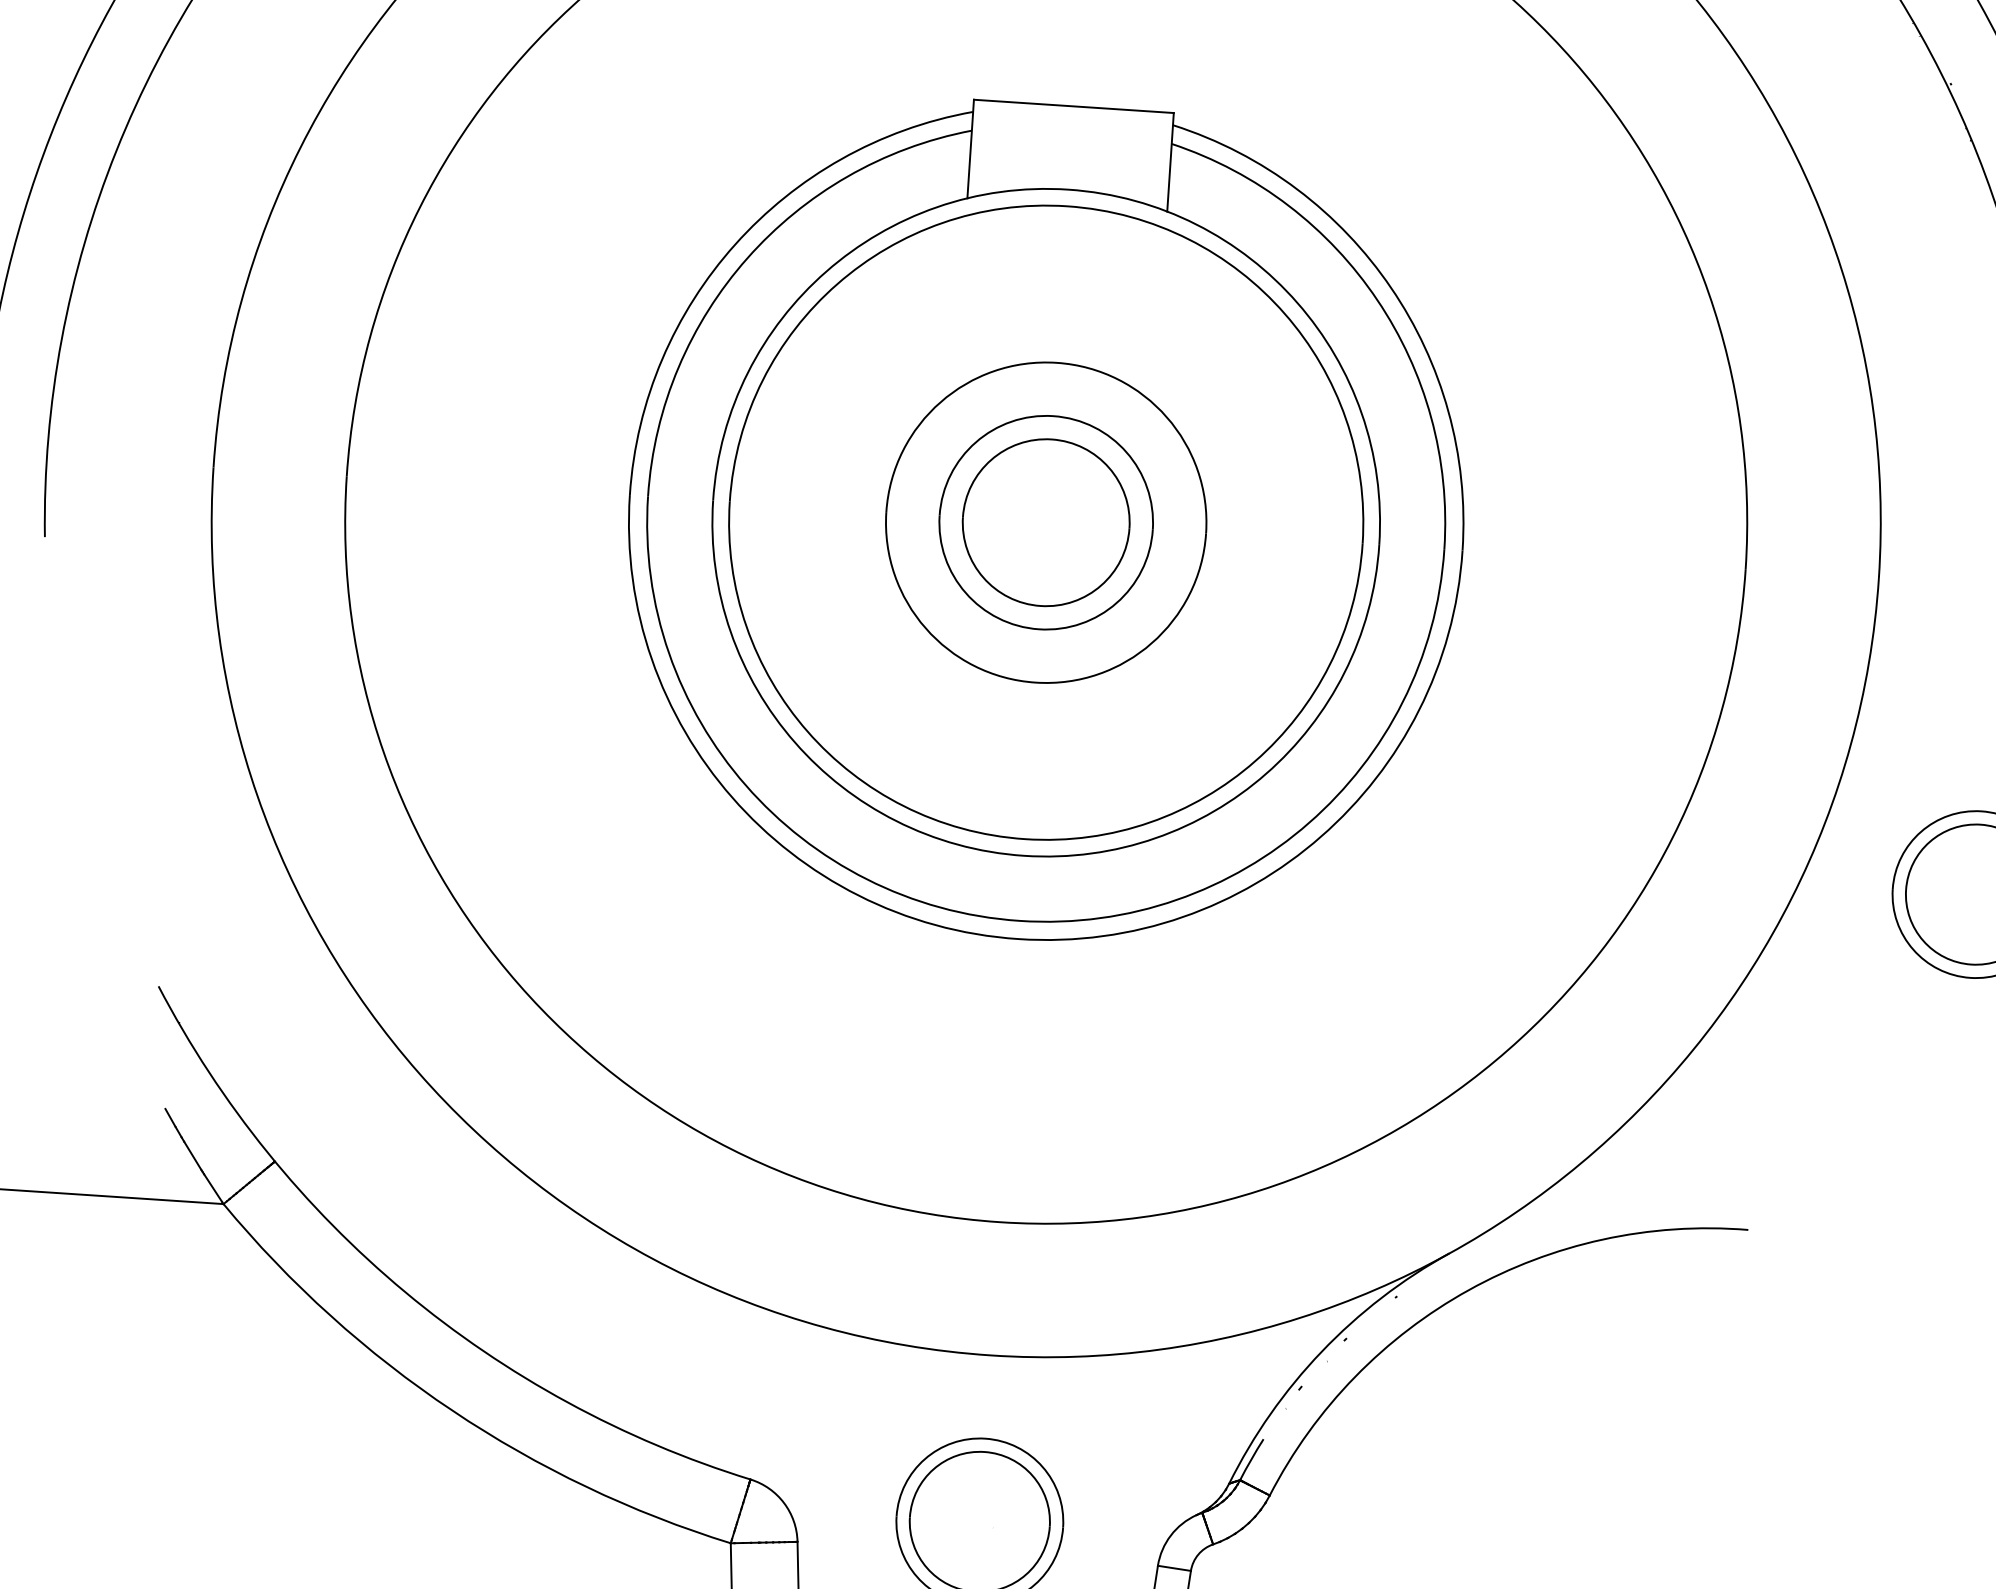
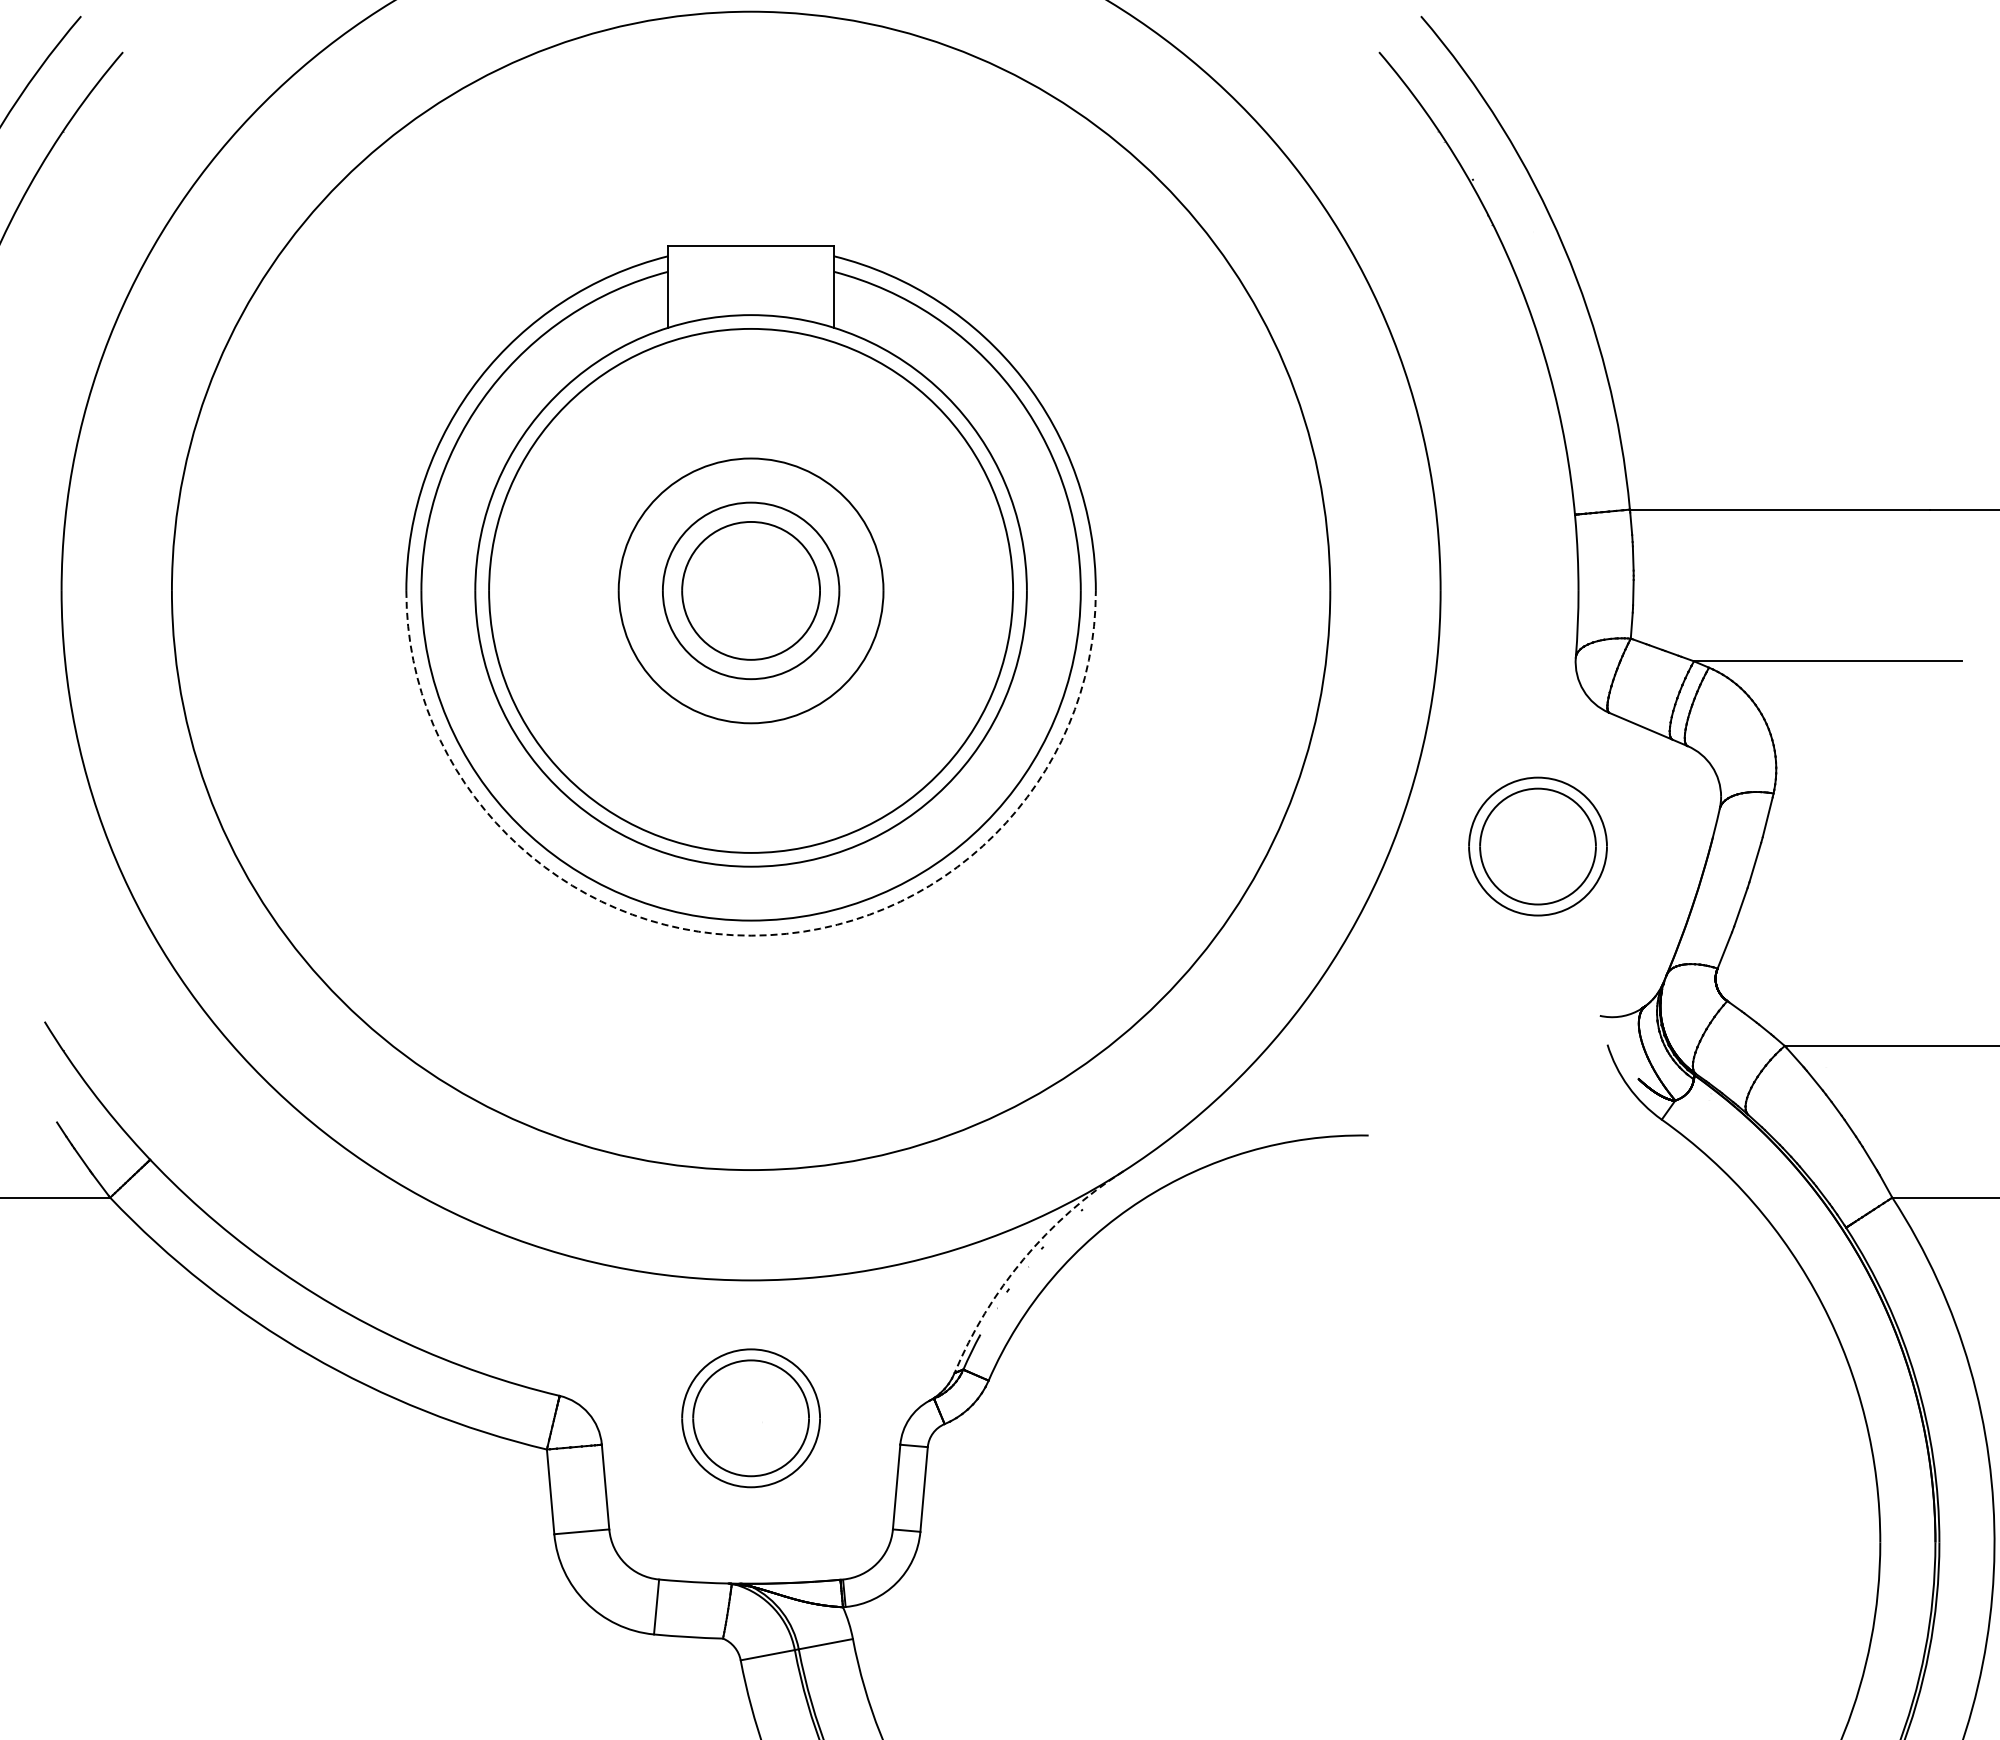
arc: (1019, 938) -> (751, 935), solid -> dashed
arc: (1321, 1351) -> (1023, 1259), solid -> dashed

